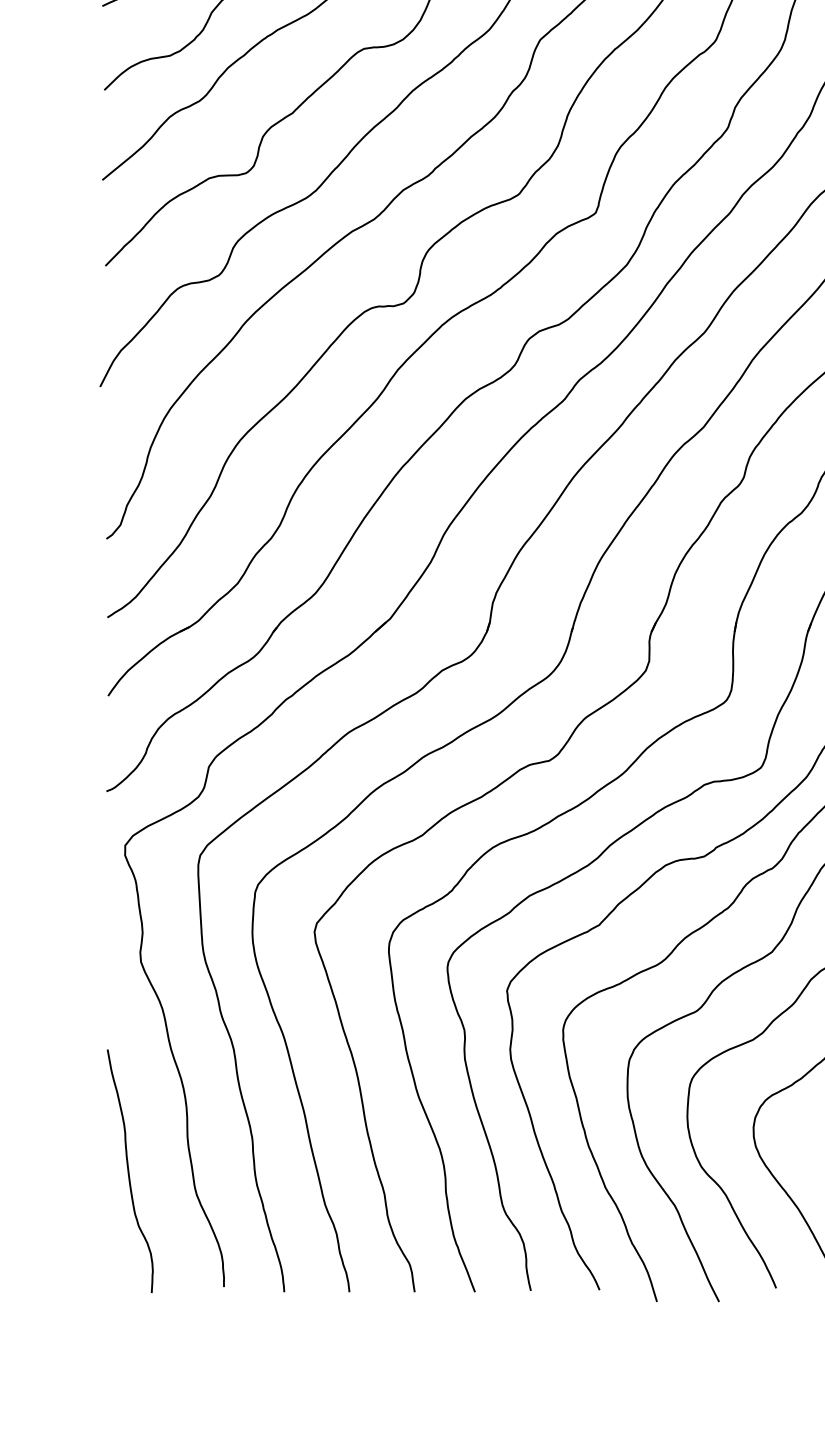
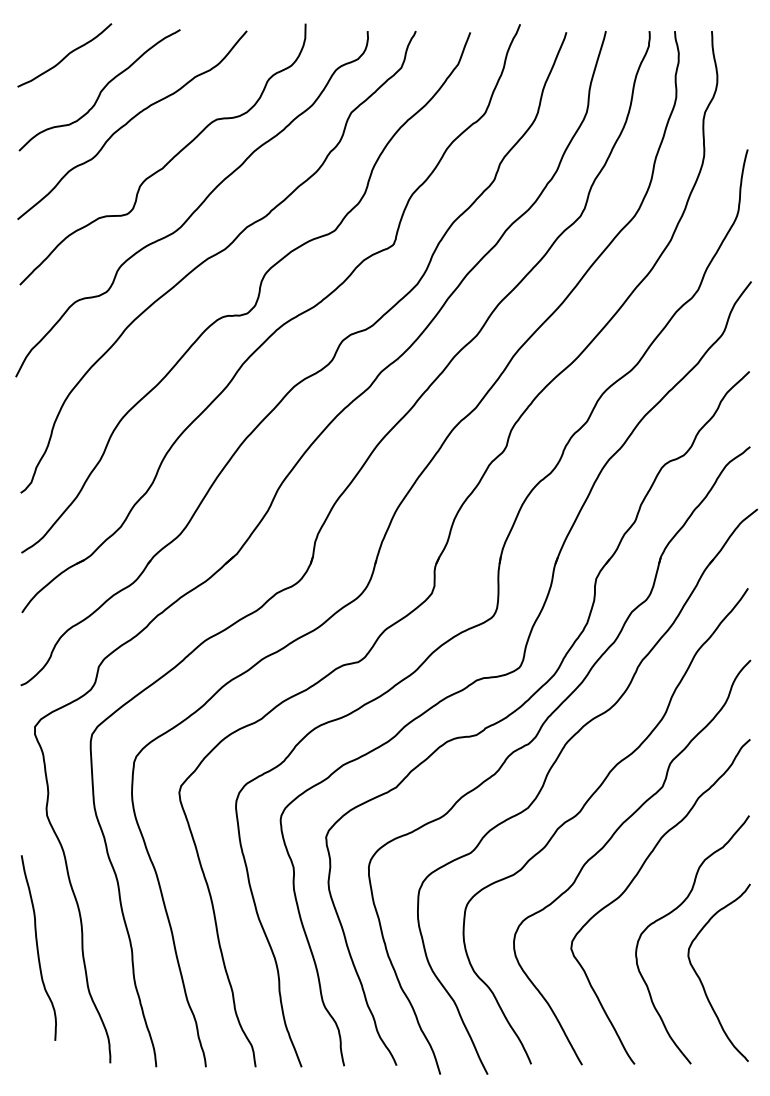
curve: (129, 1170) -> (38, 947), moved

